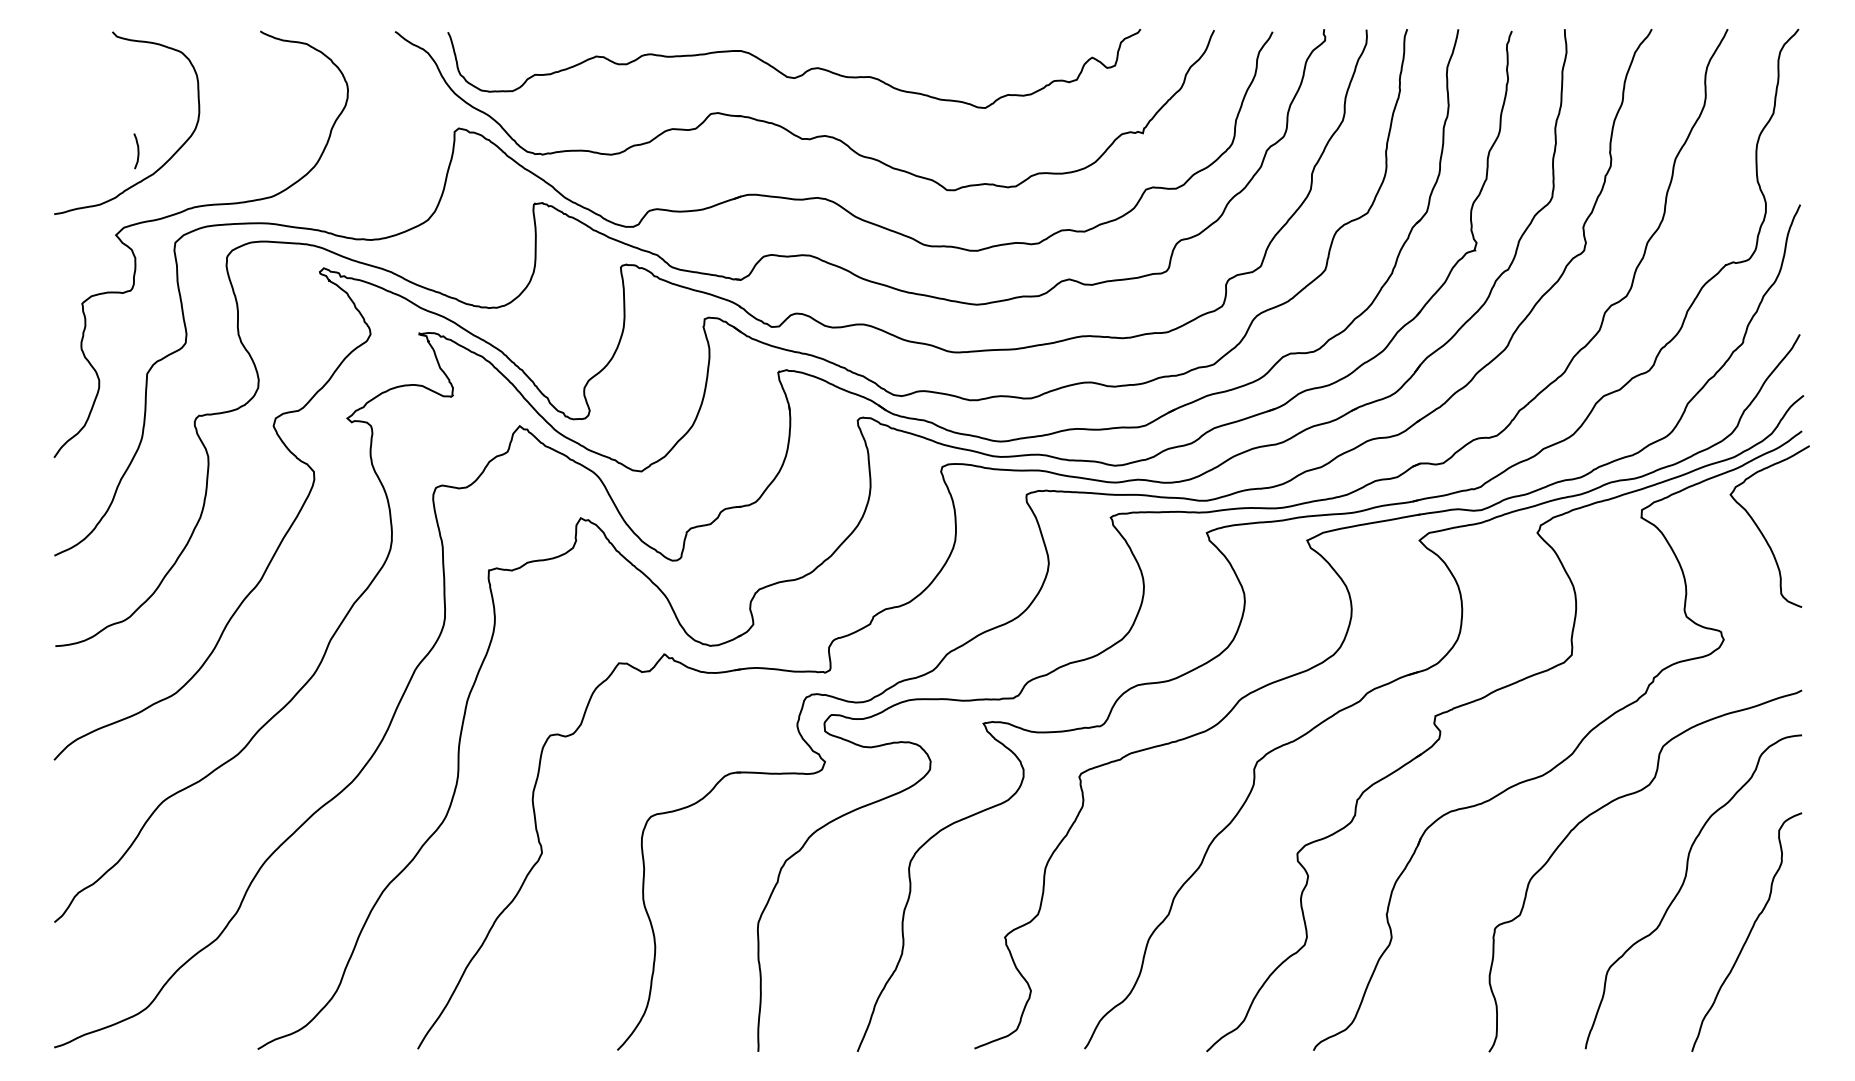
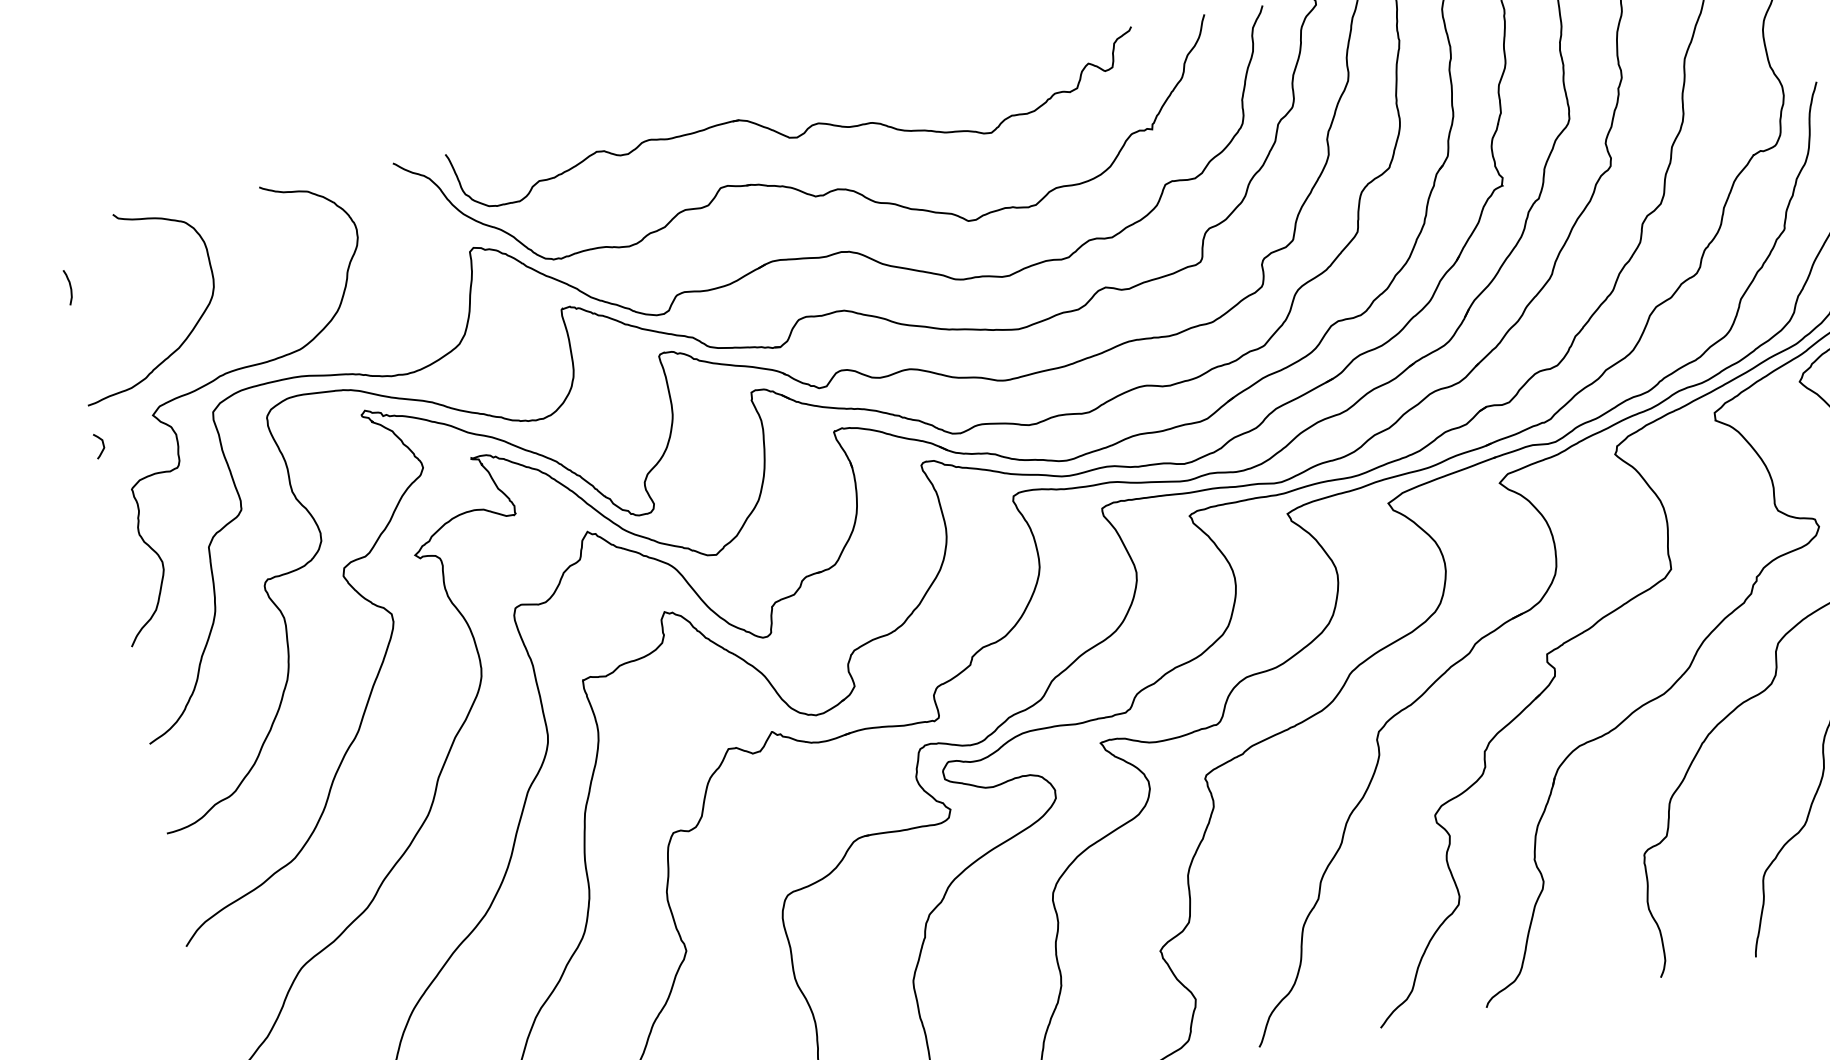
curve: (137, 151) -> (69, 287), moved
curve: (61, 255) -> (102, 445), added

